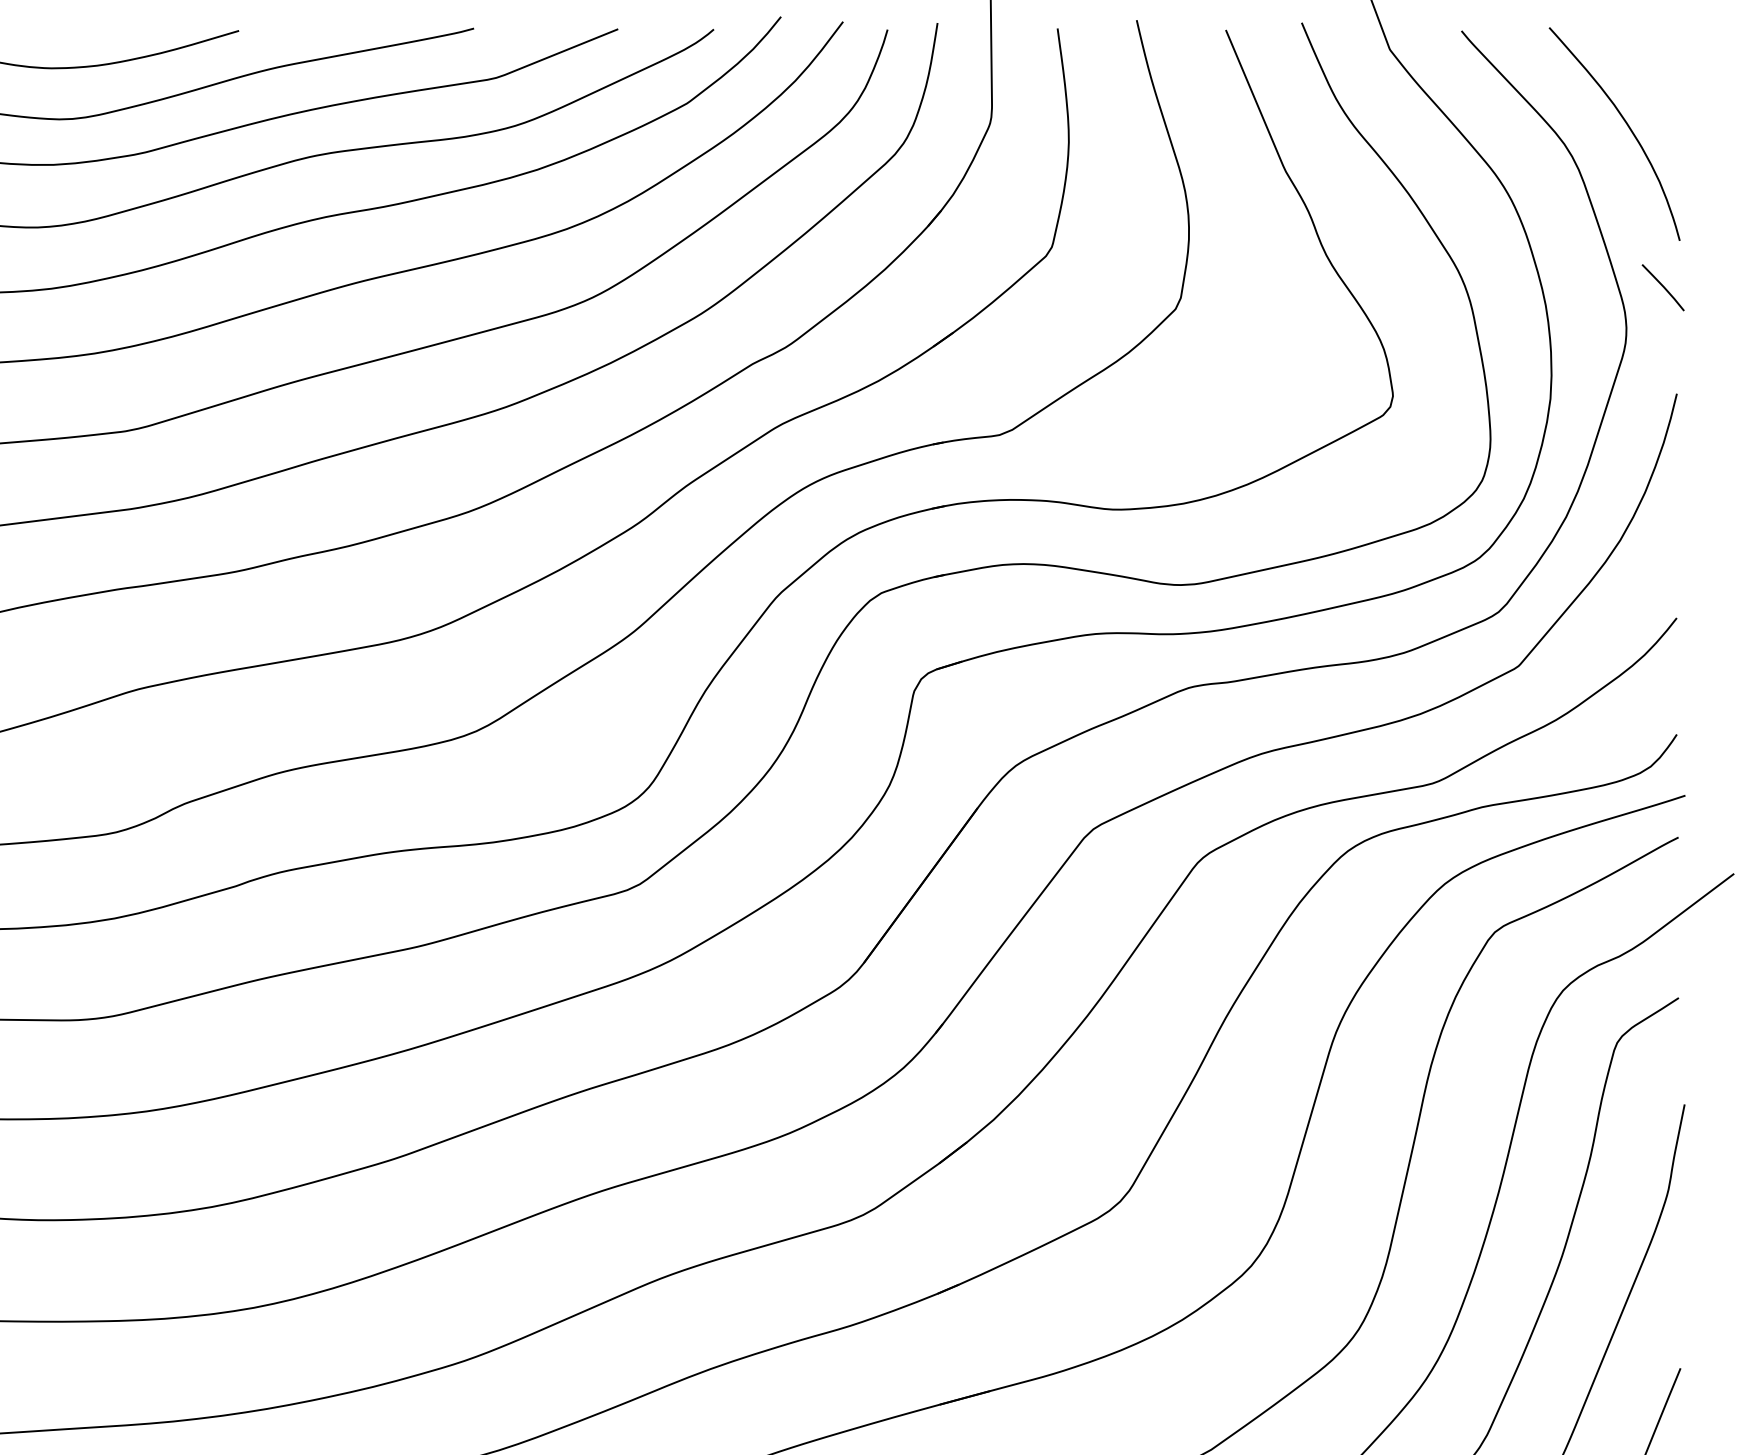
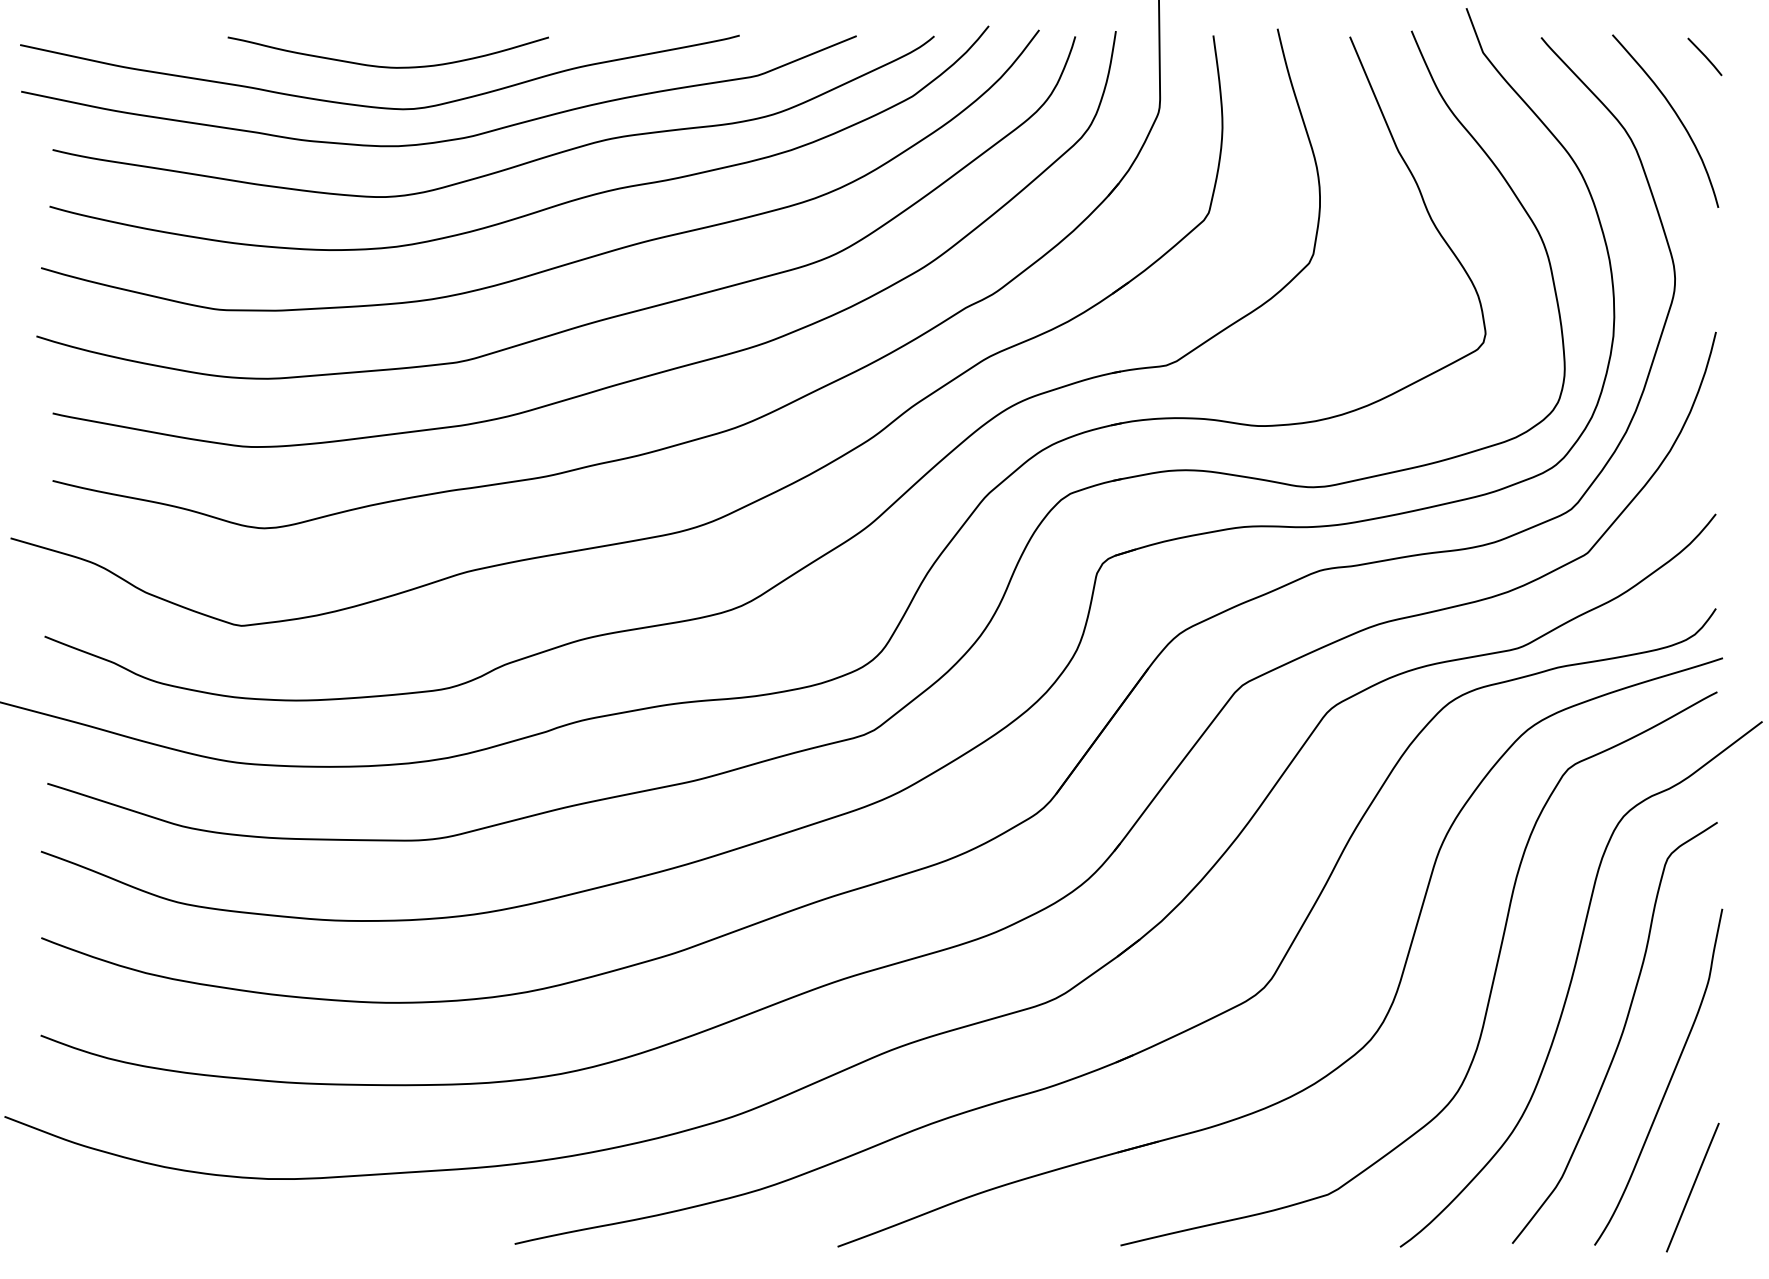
line: (1662, 287) -> (1704, 56), moved

